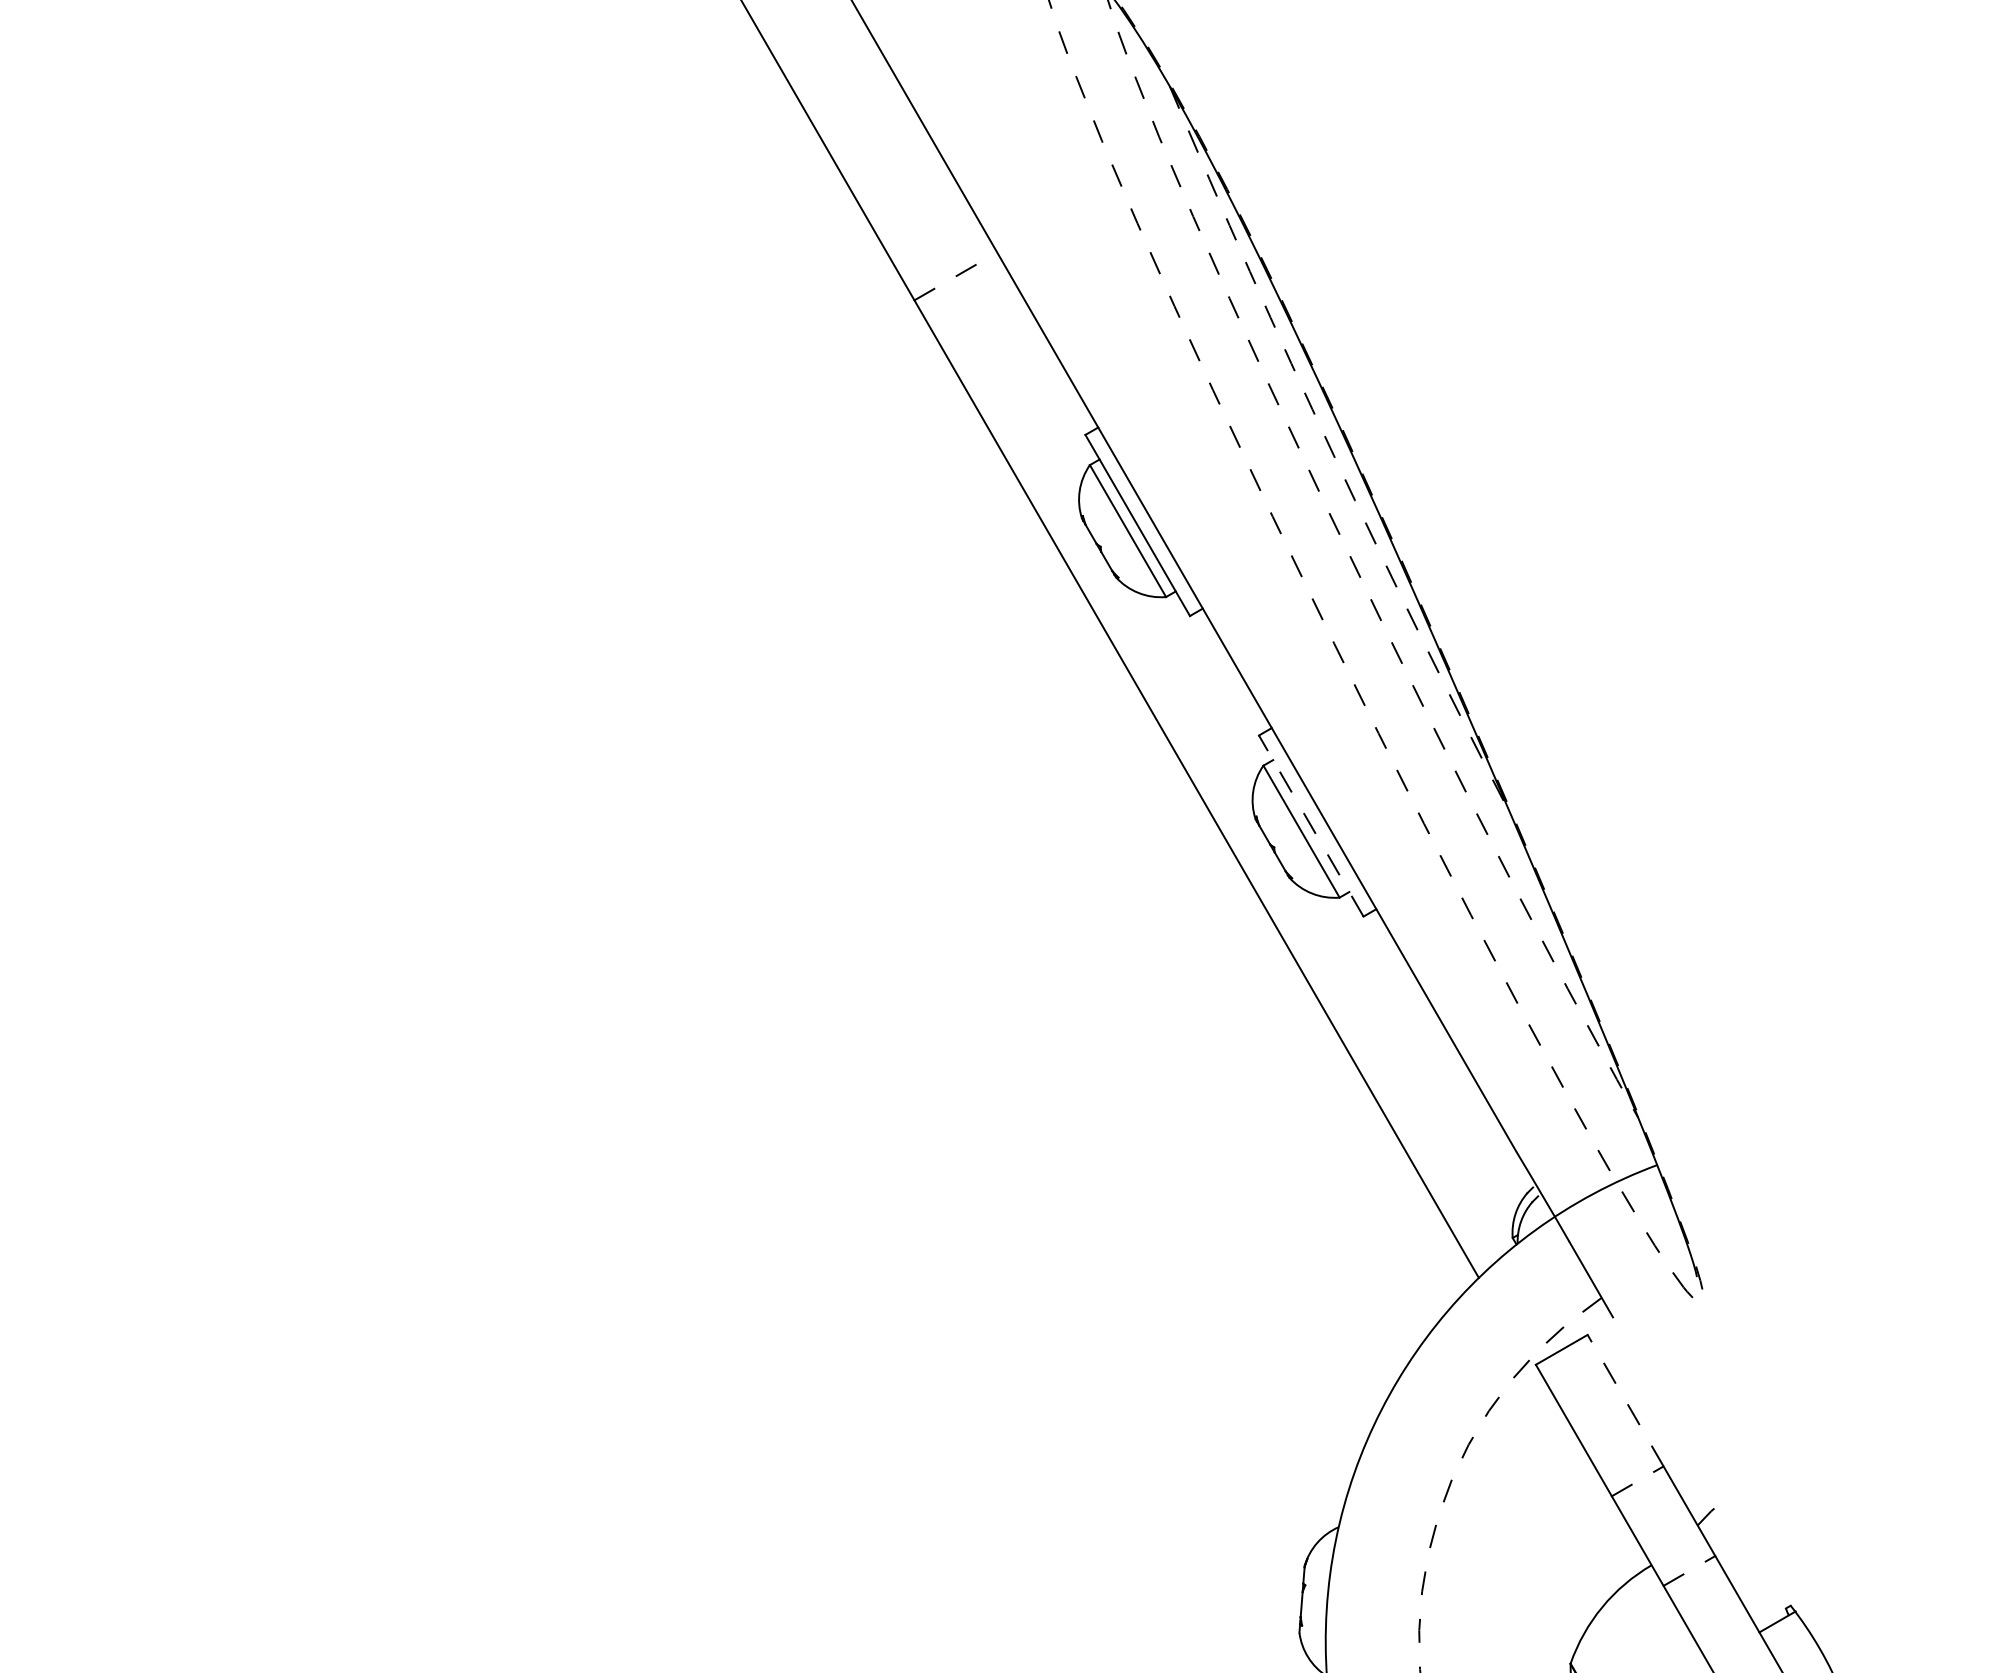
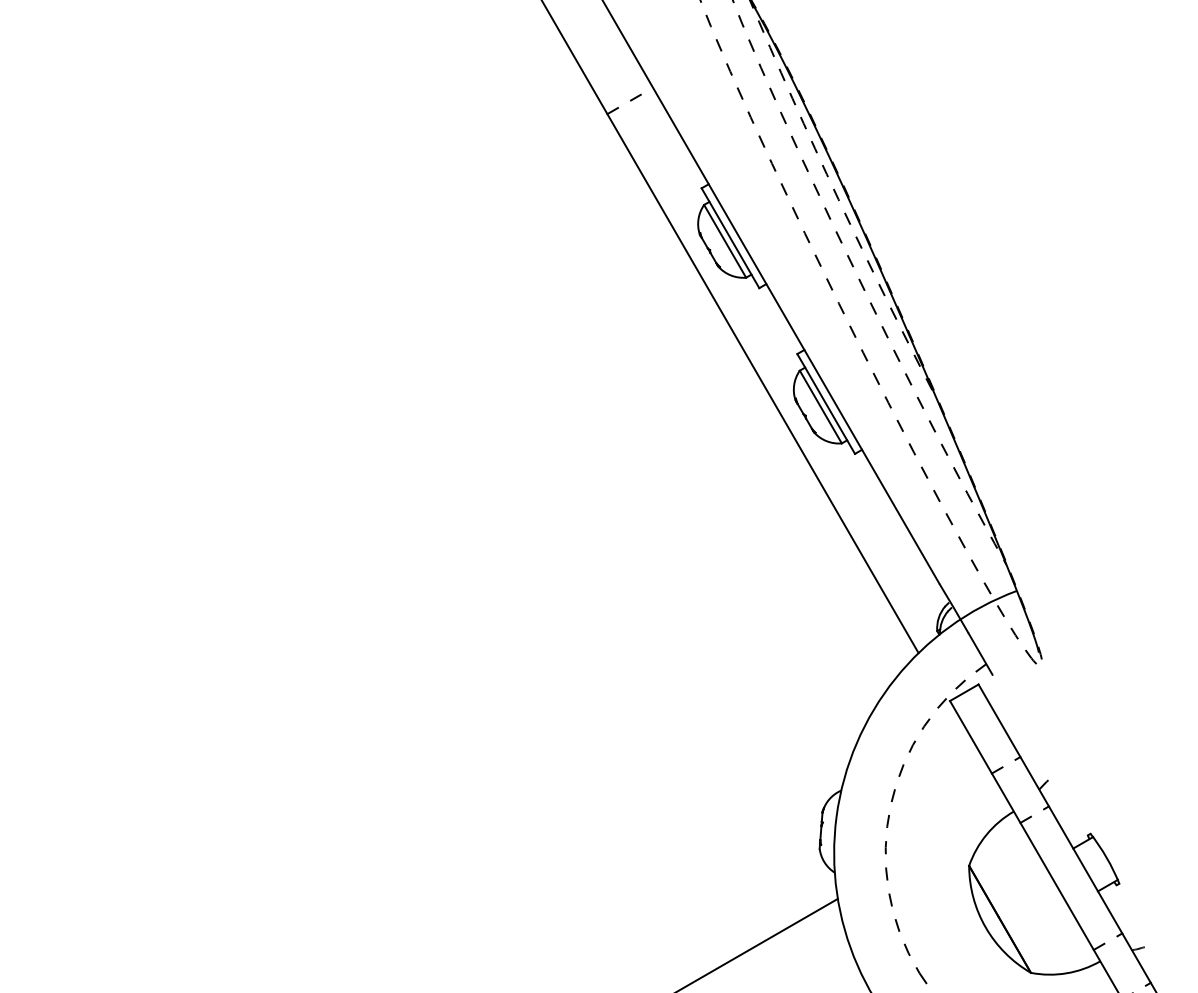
line: (1311, 825) -> (826, 403), dashed -> solid
line: (1625, 1400) -> (999, 720), dashed -> solid

